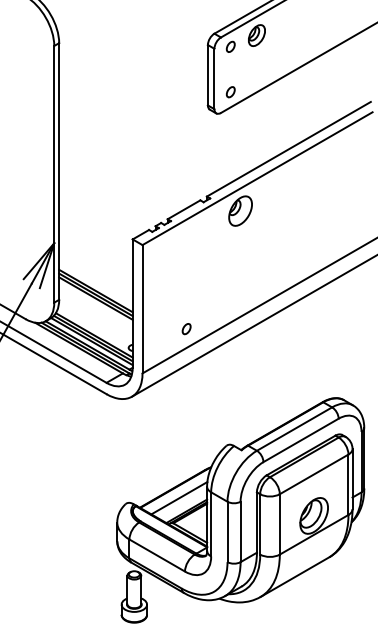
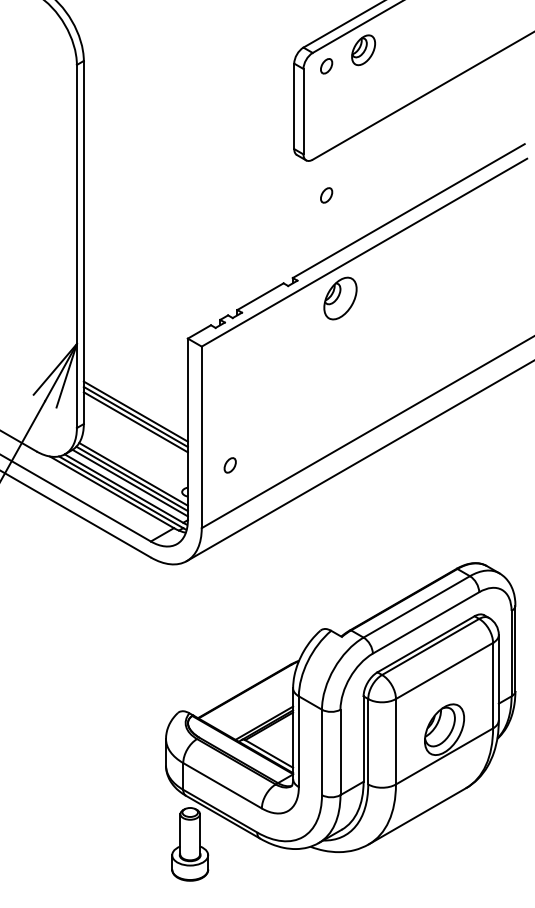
part: (230, 92) -> (326, 195), moved
part: (186, 329) -> (230, 466), moved
line: (179, 498) -> (254, 705), removed

